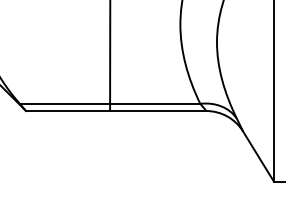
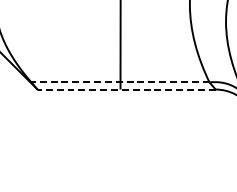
line: (109, 103) -> (119, 82), solid -> dashed
line: (115, 111) -> (125, 89), solid -> dashed

